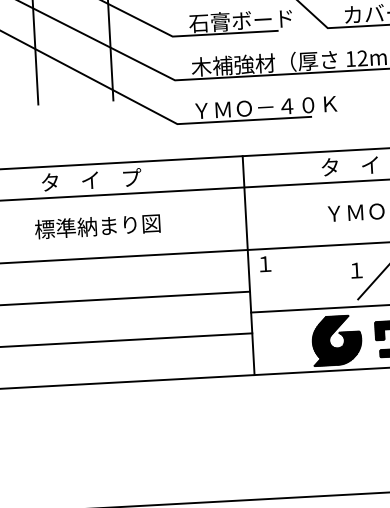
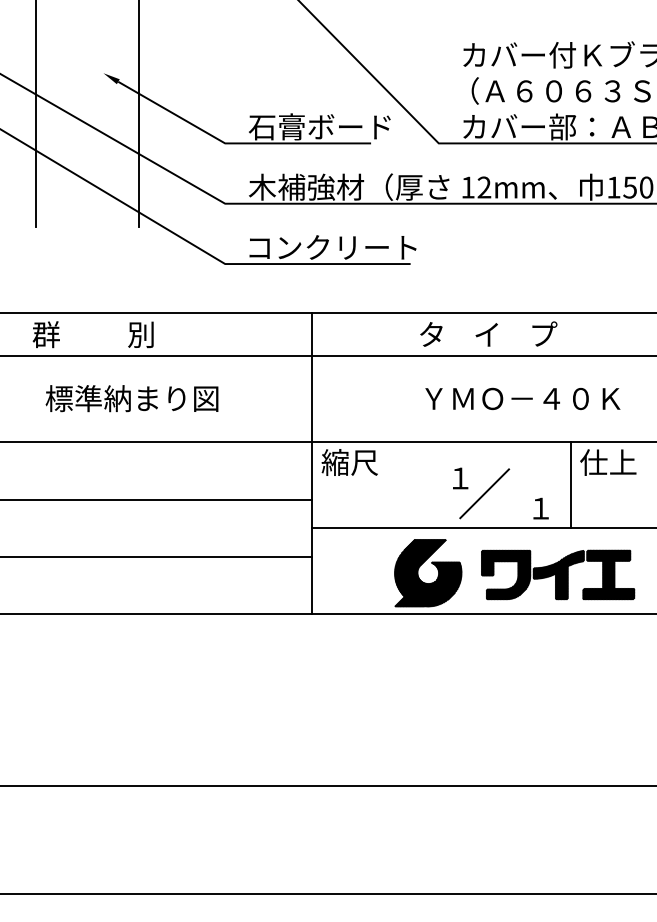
text: (265, 107) -> (347, 247), ＹＭＯ－４０Ｋ -> コンクリート
text: (90, 180) -> (101, 334), タ    イ    プ -> 群          別
text: (97, 226) -> (131, 398), moved
text: (275, 263) -> (349, 462), １ -> 縮尺

